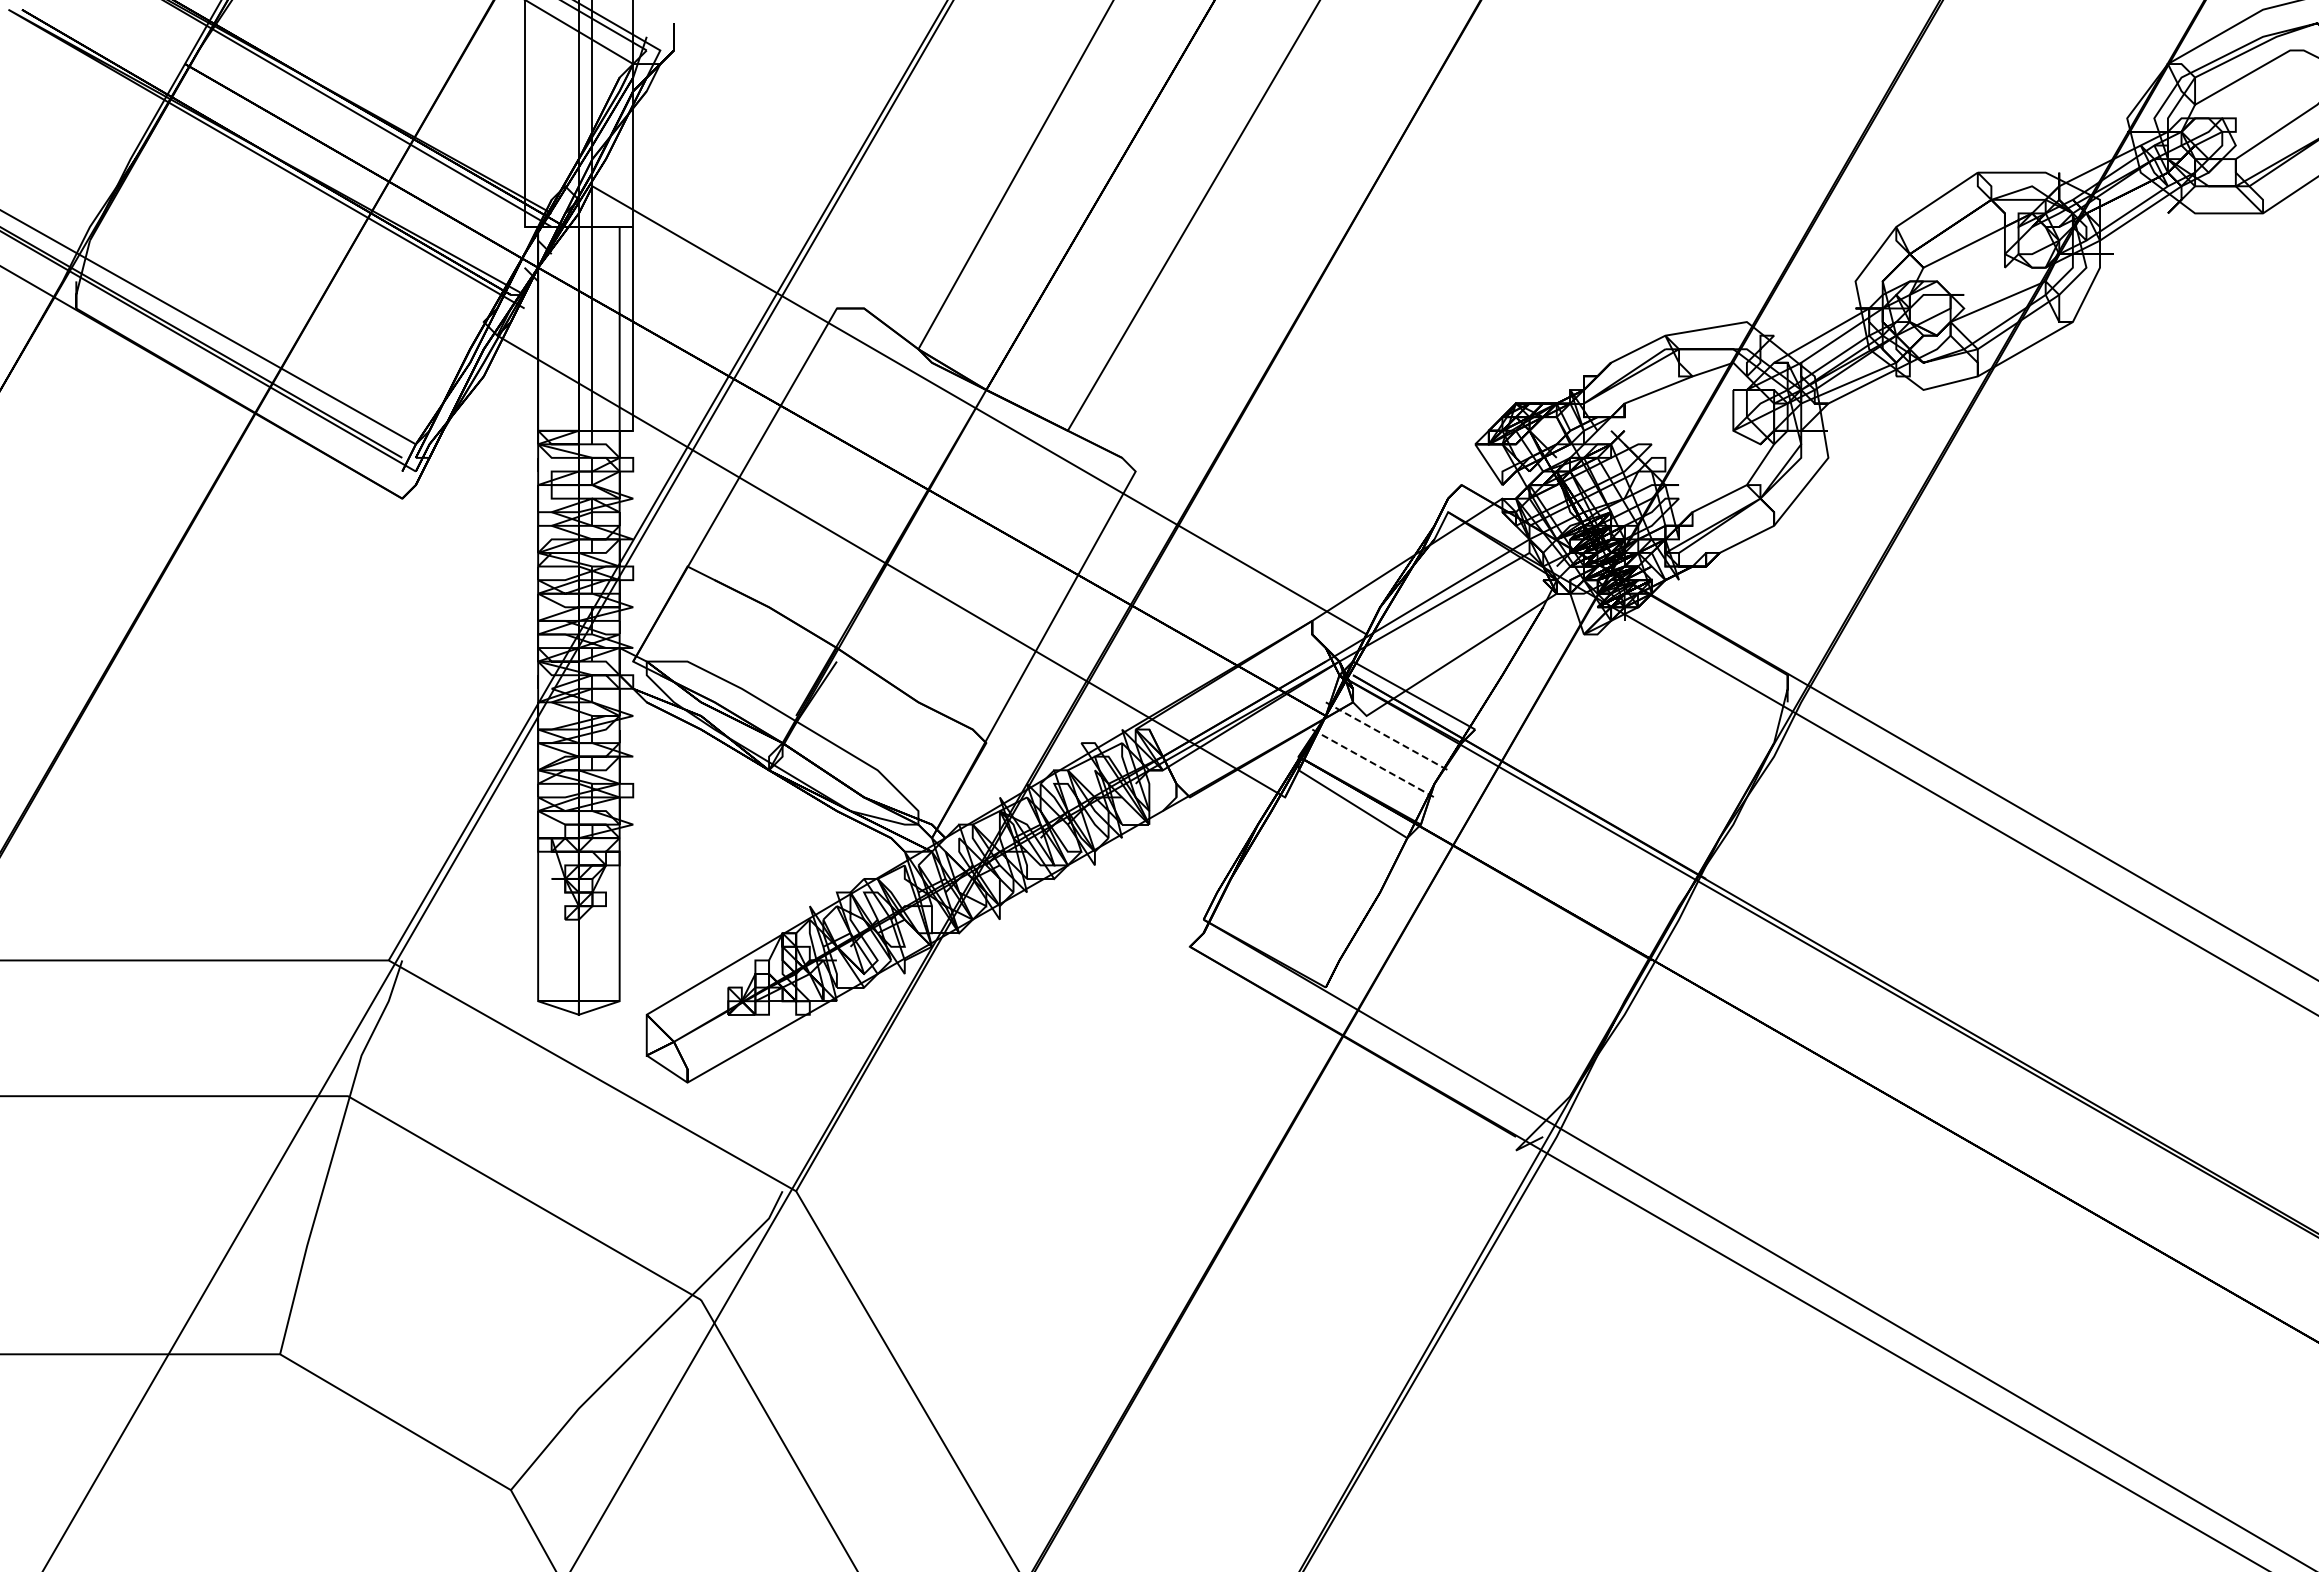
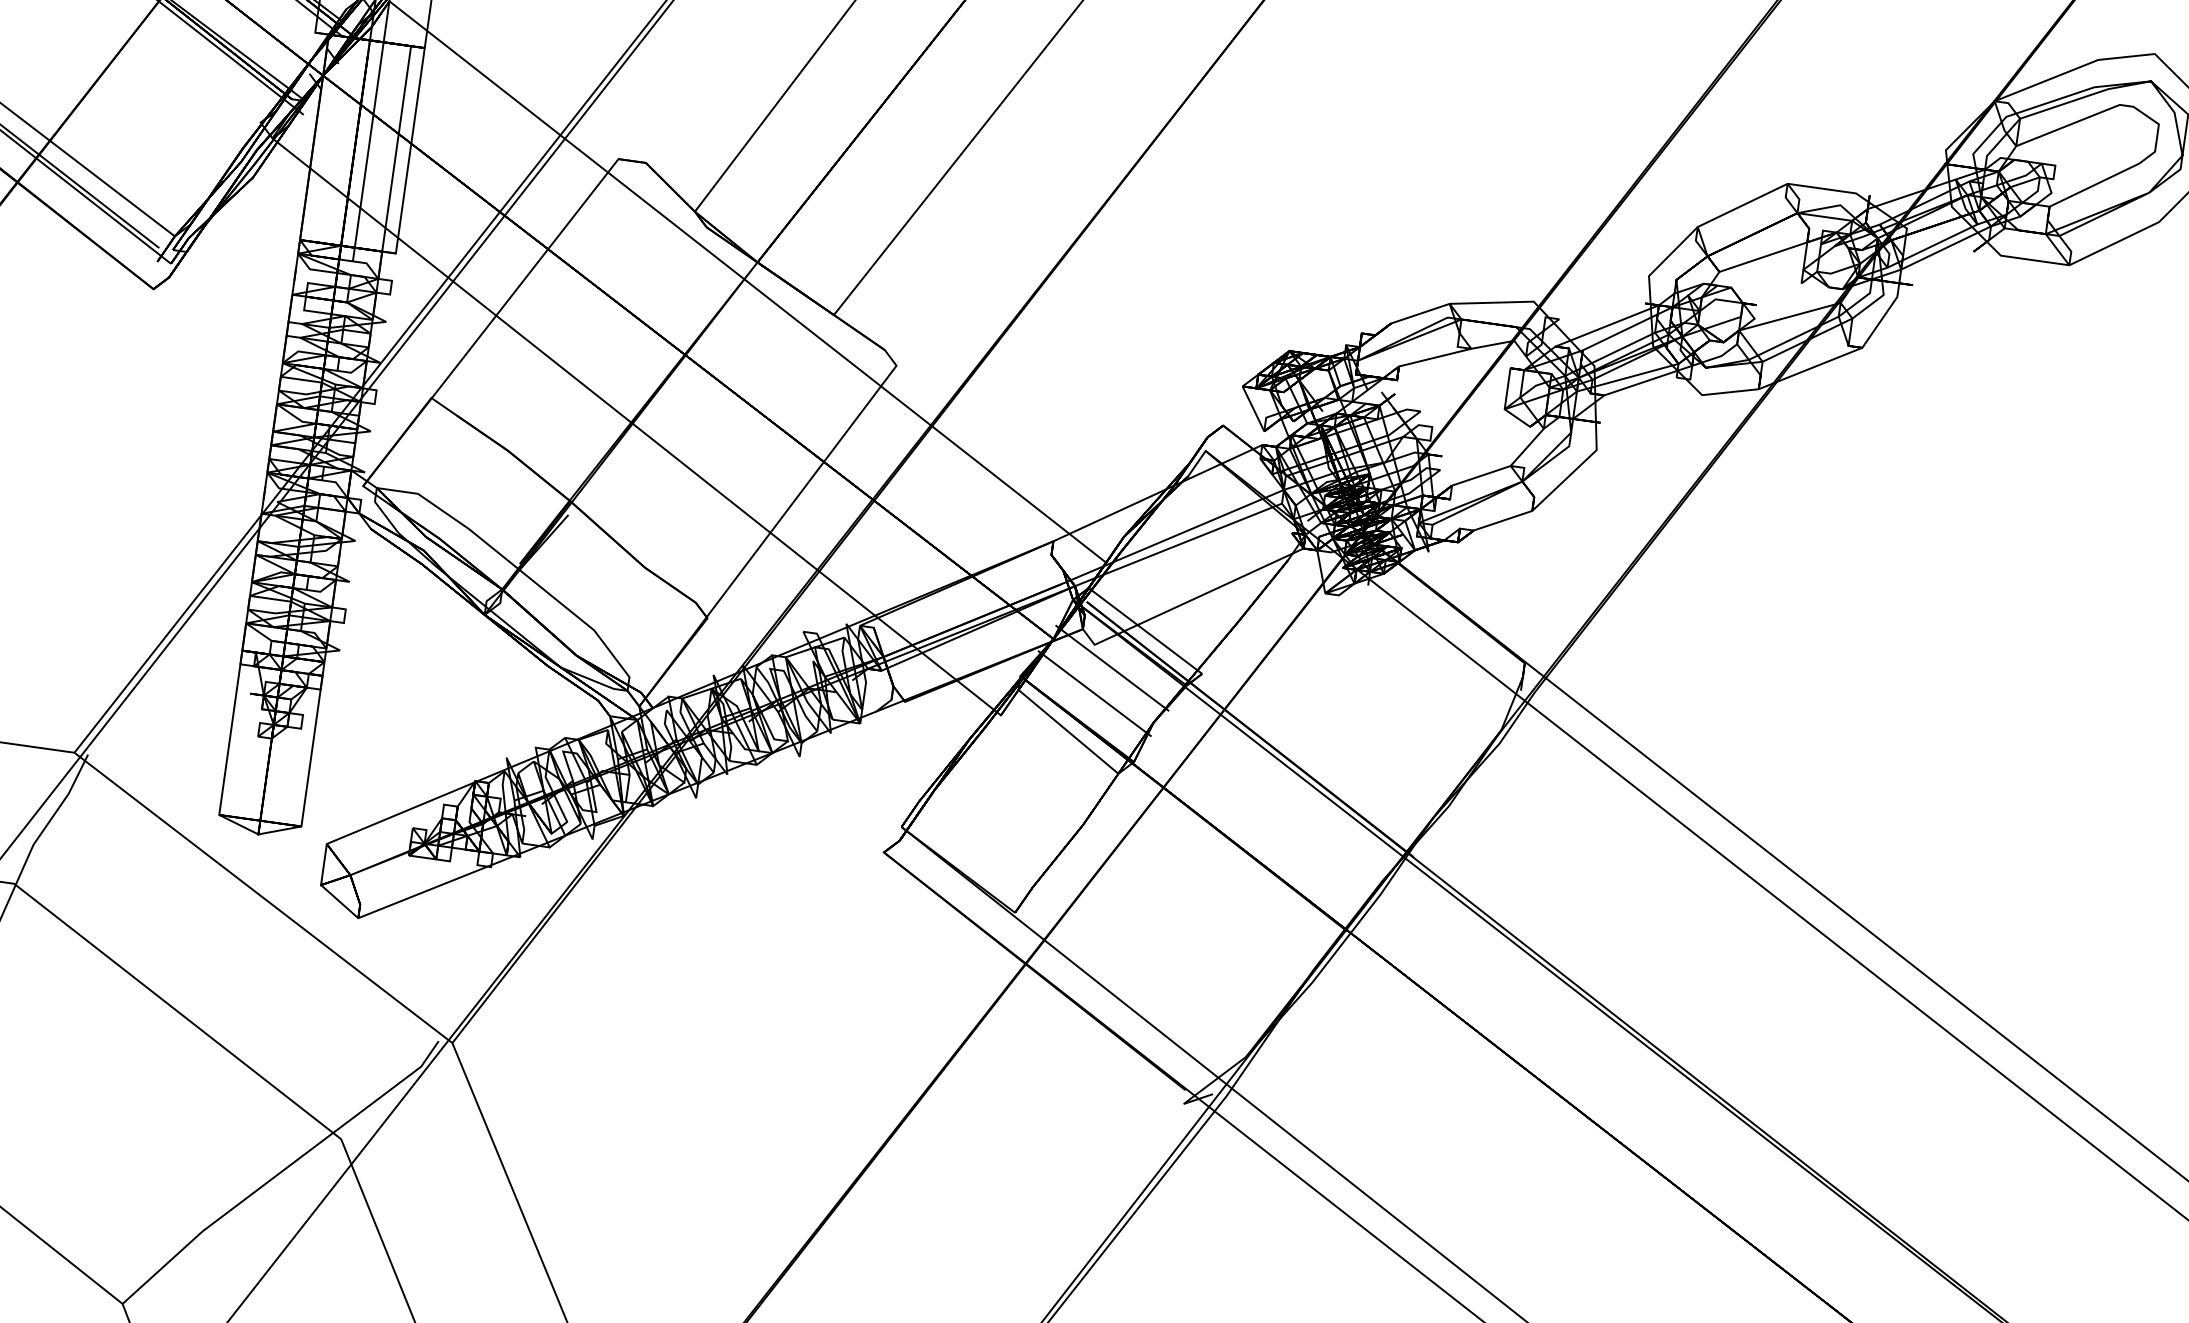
line: (1386, 736) -> (1111, 668), dashed -> solid
line: (1373, 763) -> (1094, 693), dashed -> solid

